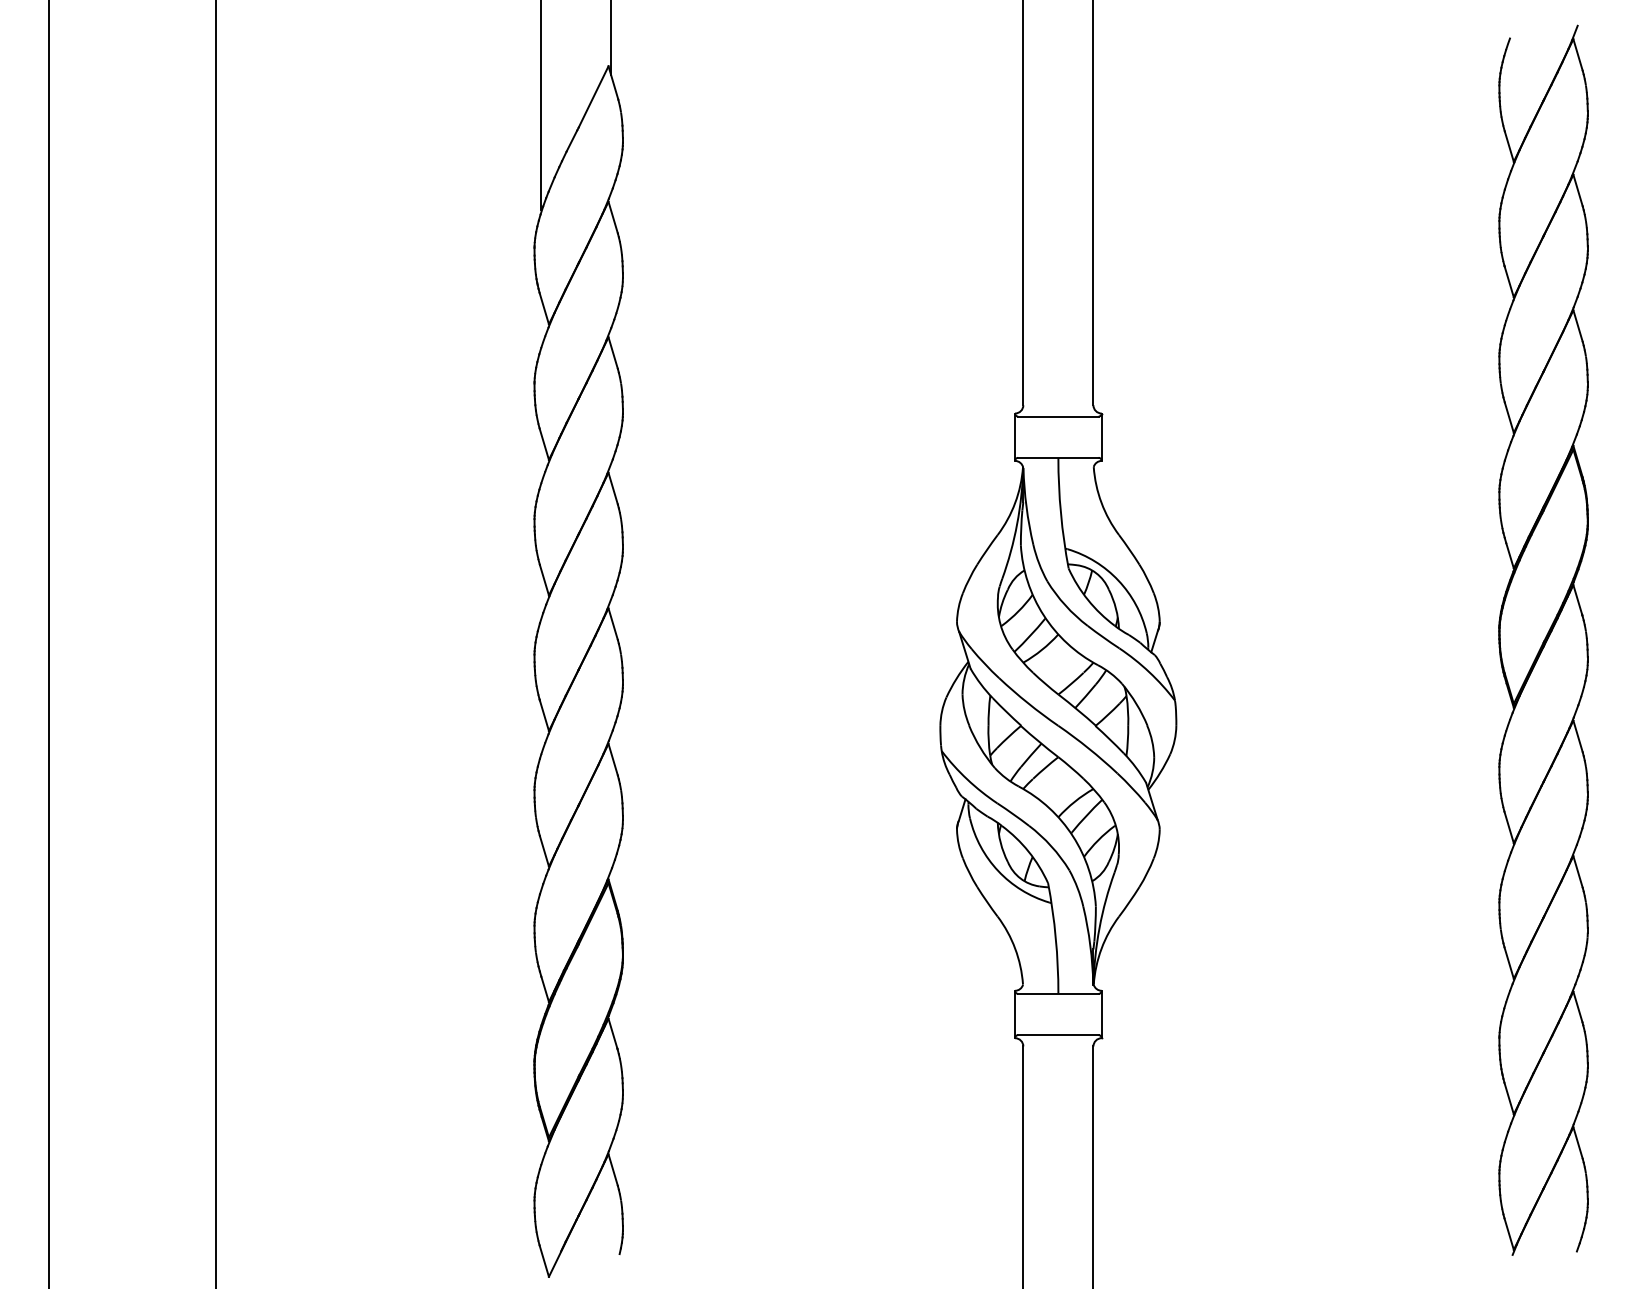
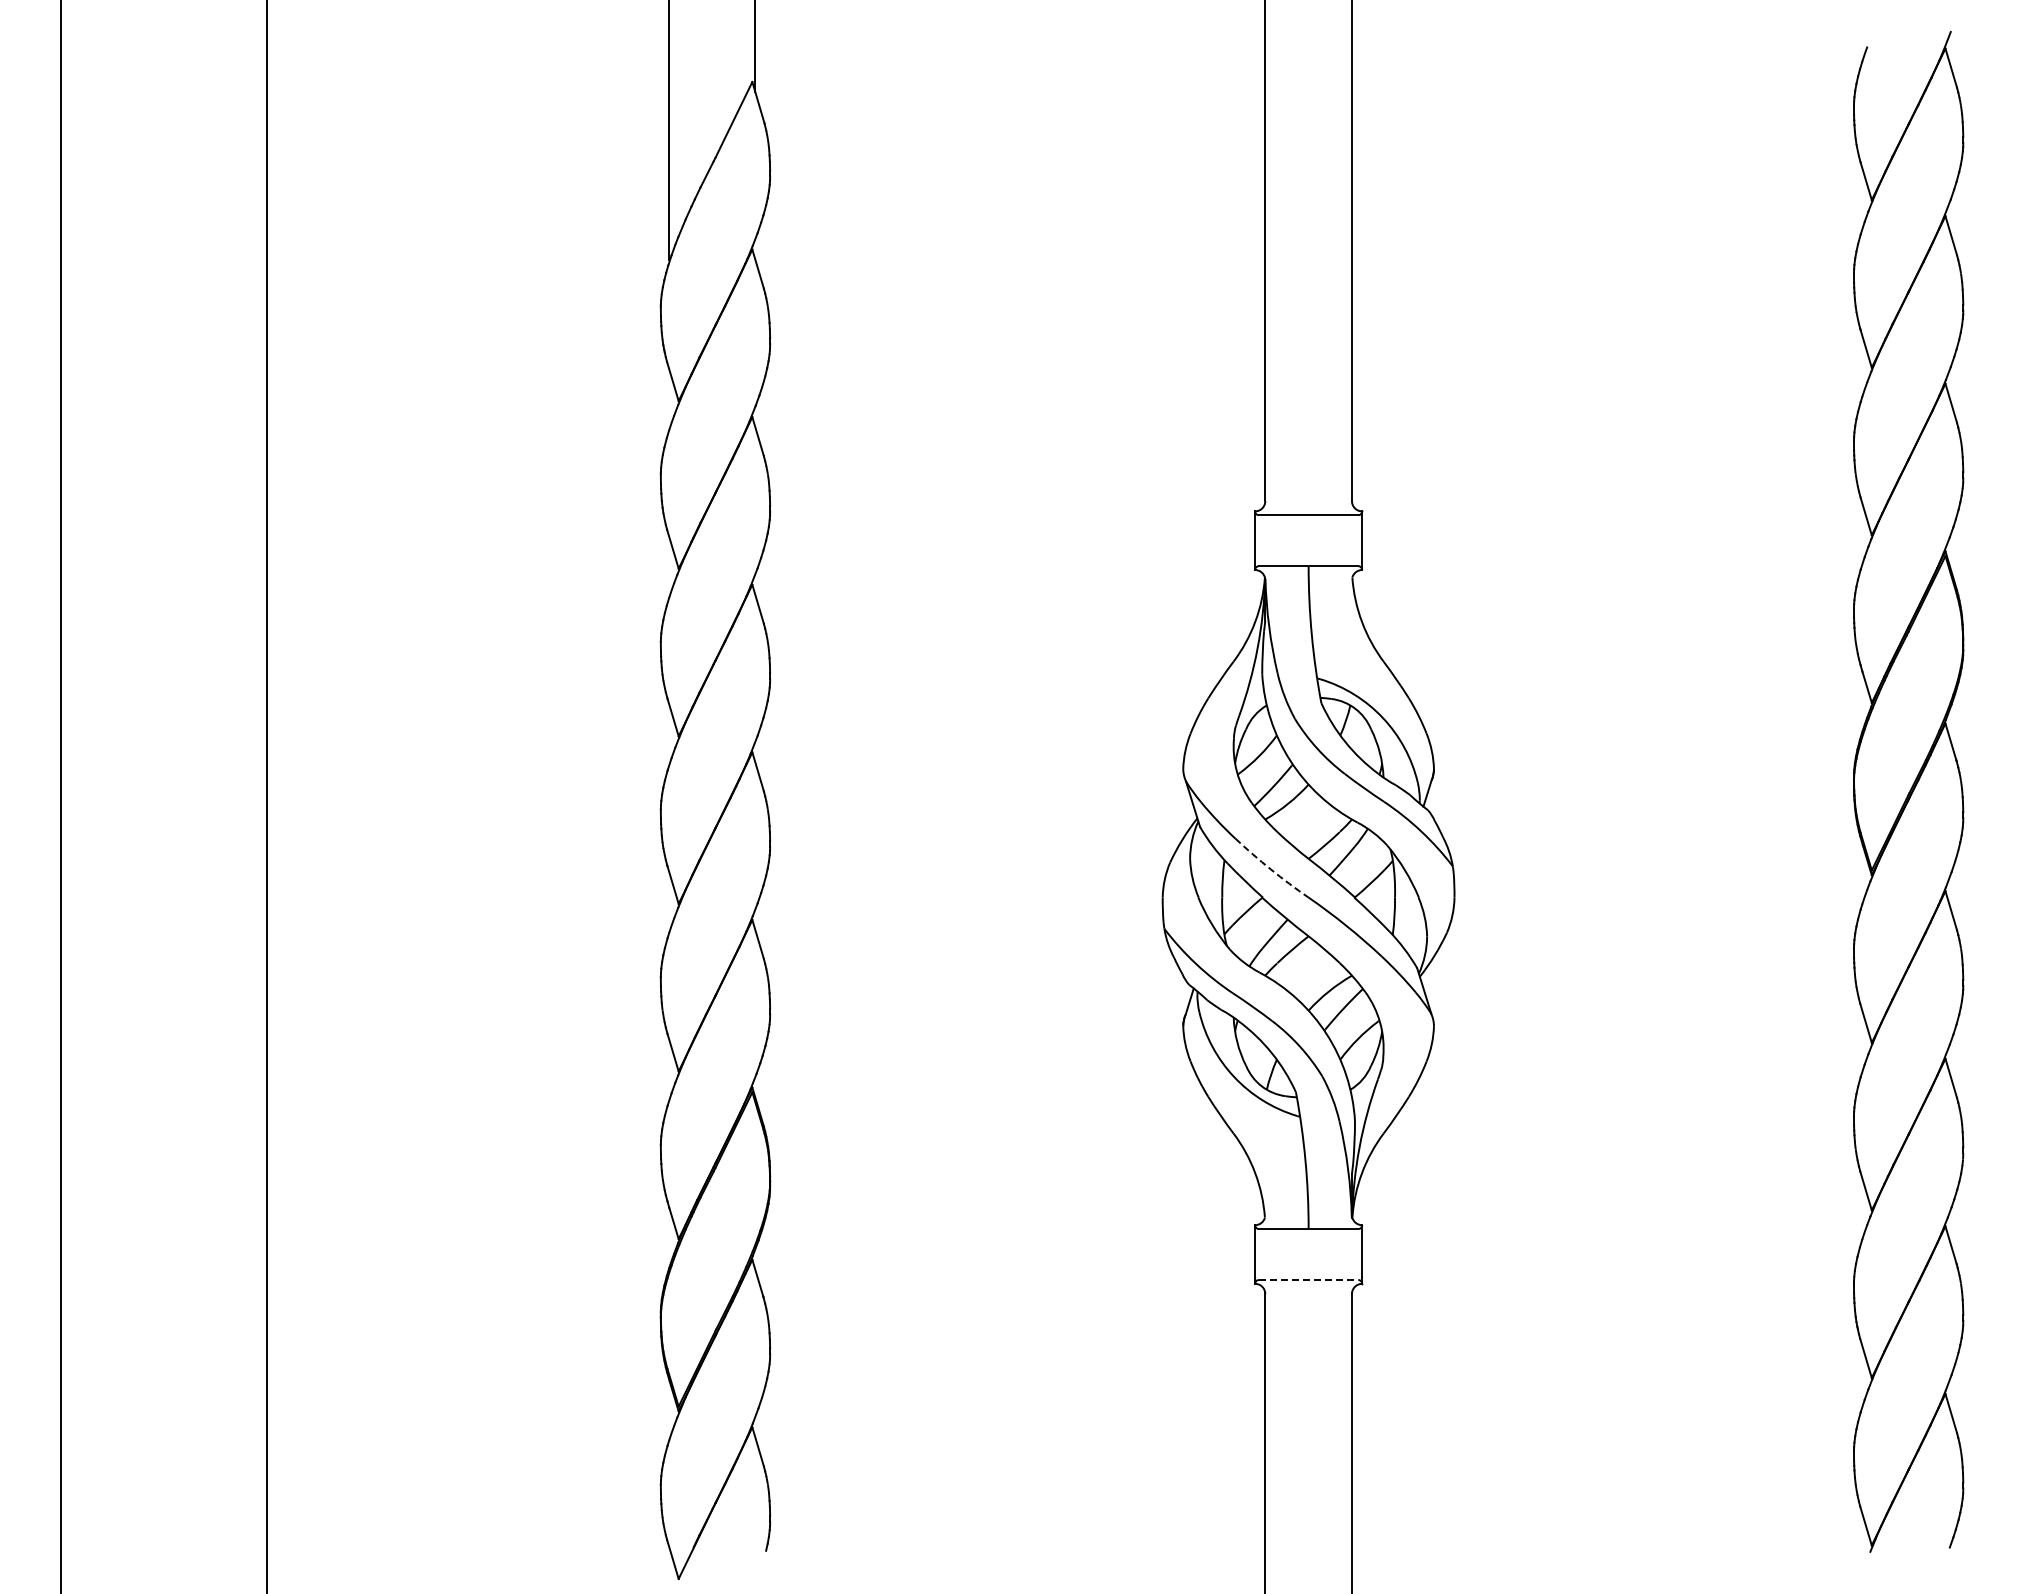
arc: (1027, 703) -> (1270, 869), solid -> dashed
line: (1058, 1035) -> (1308, 1280), solid -> dashed

